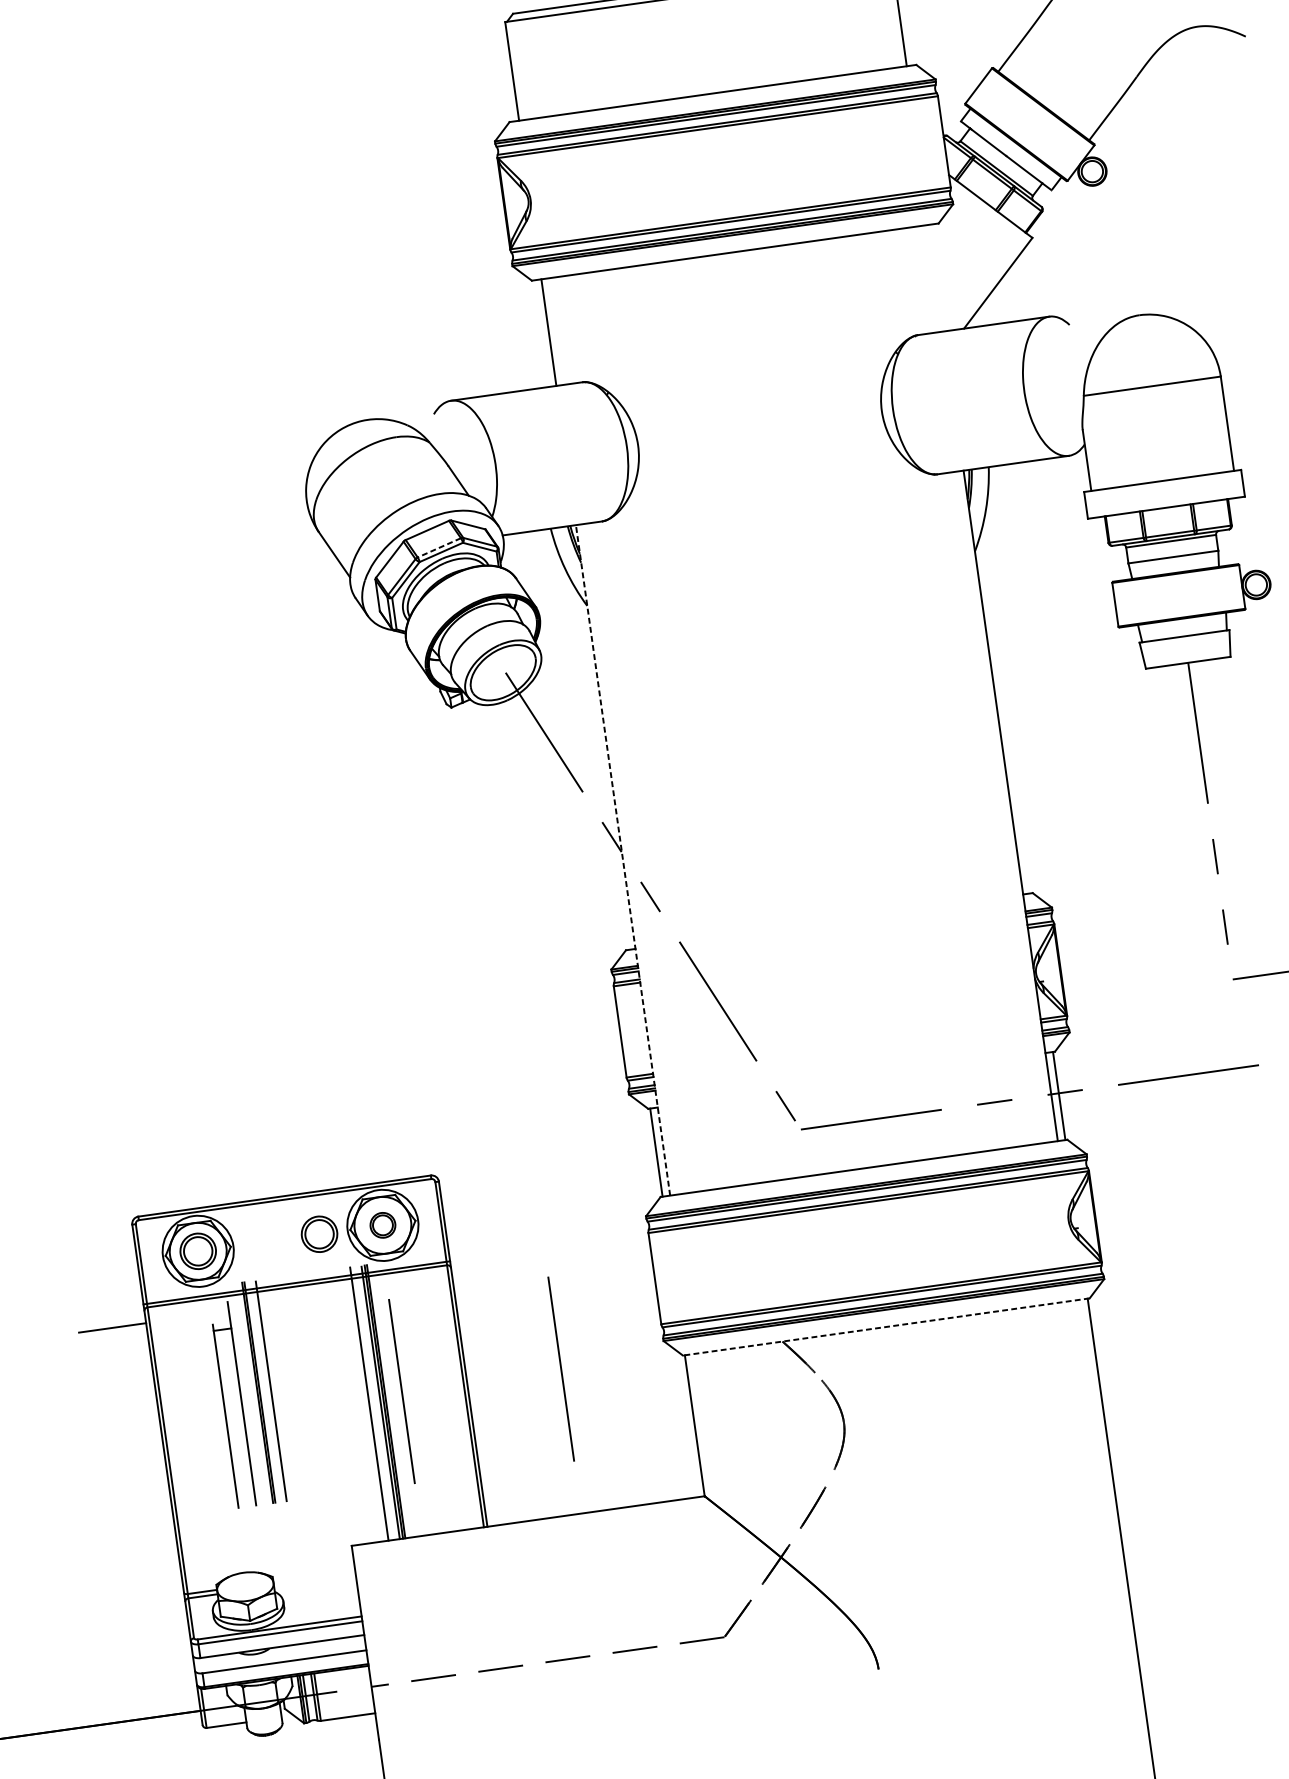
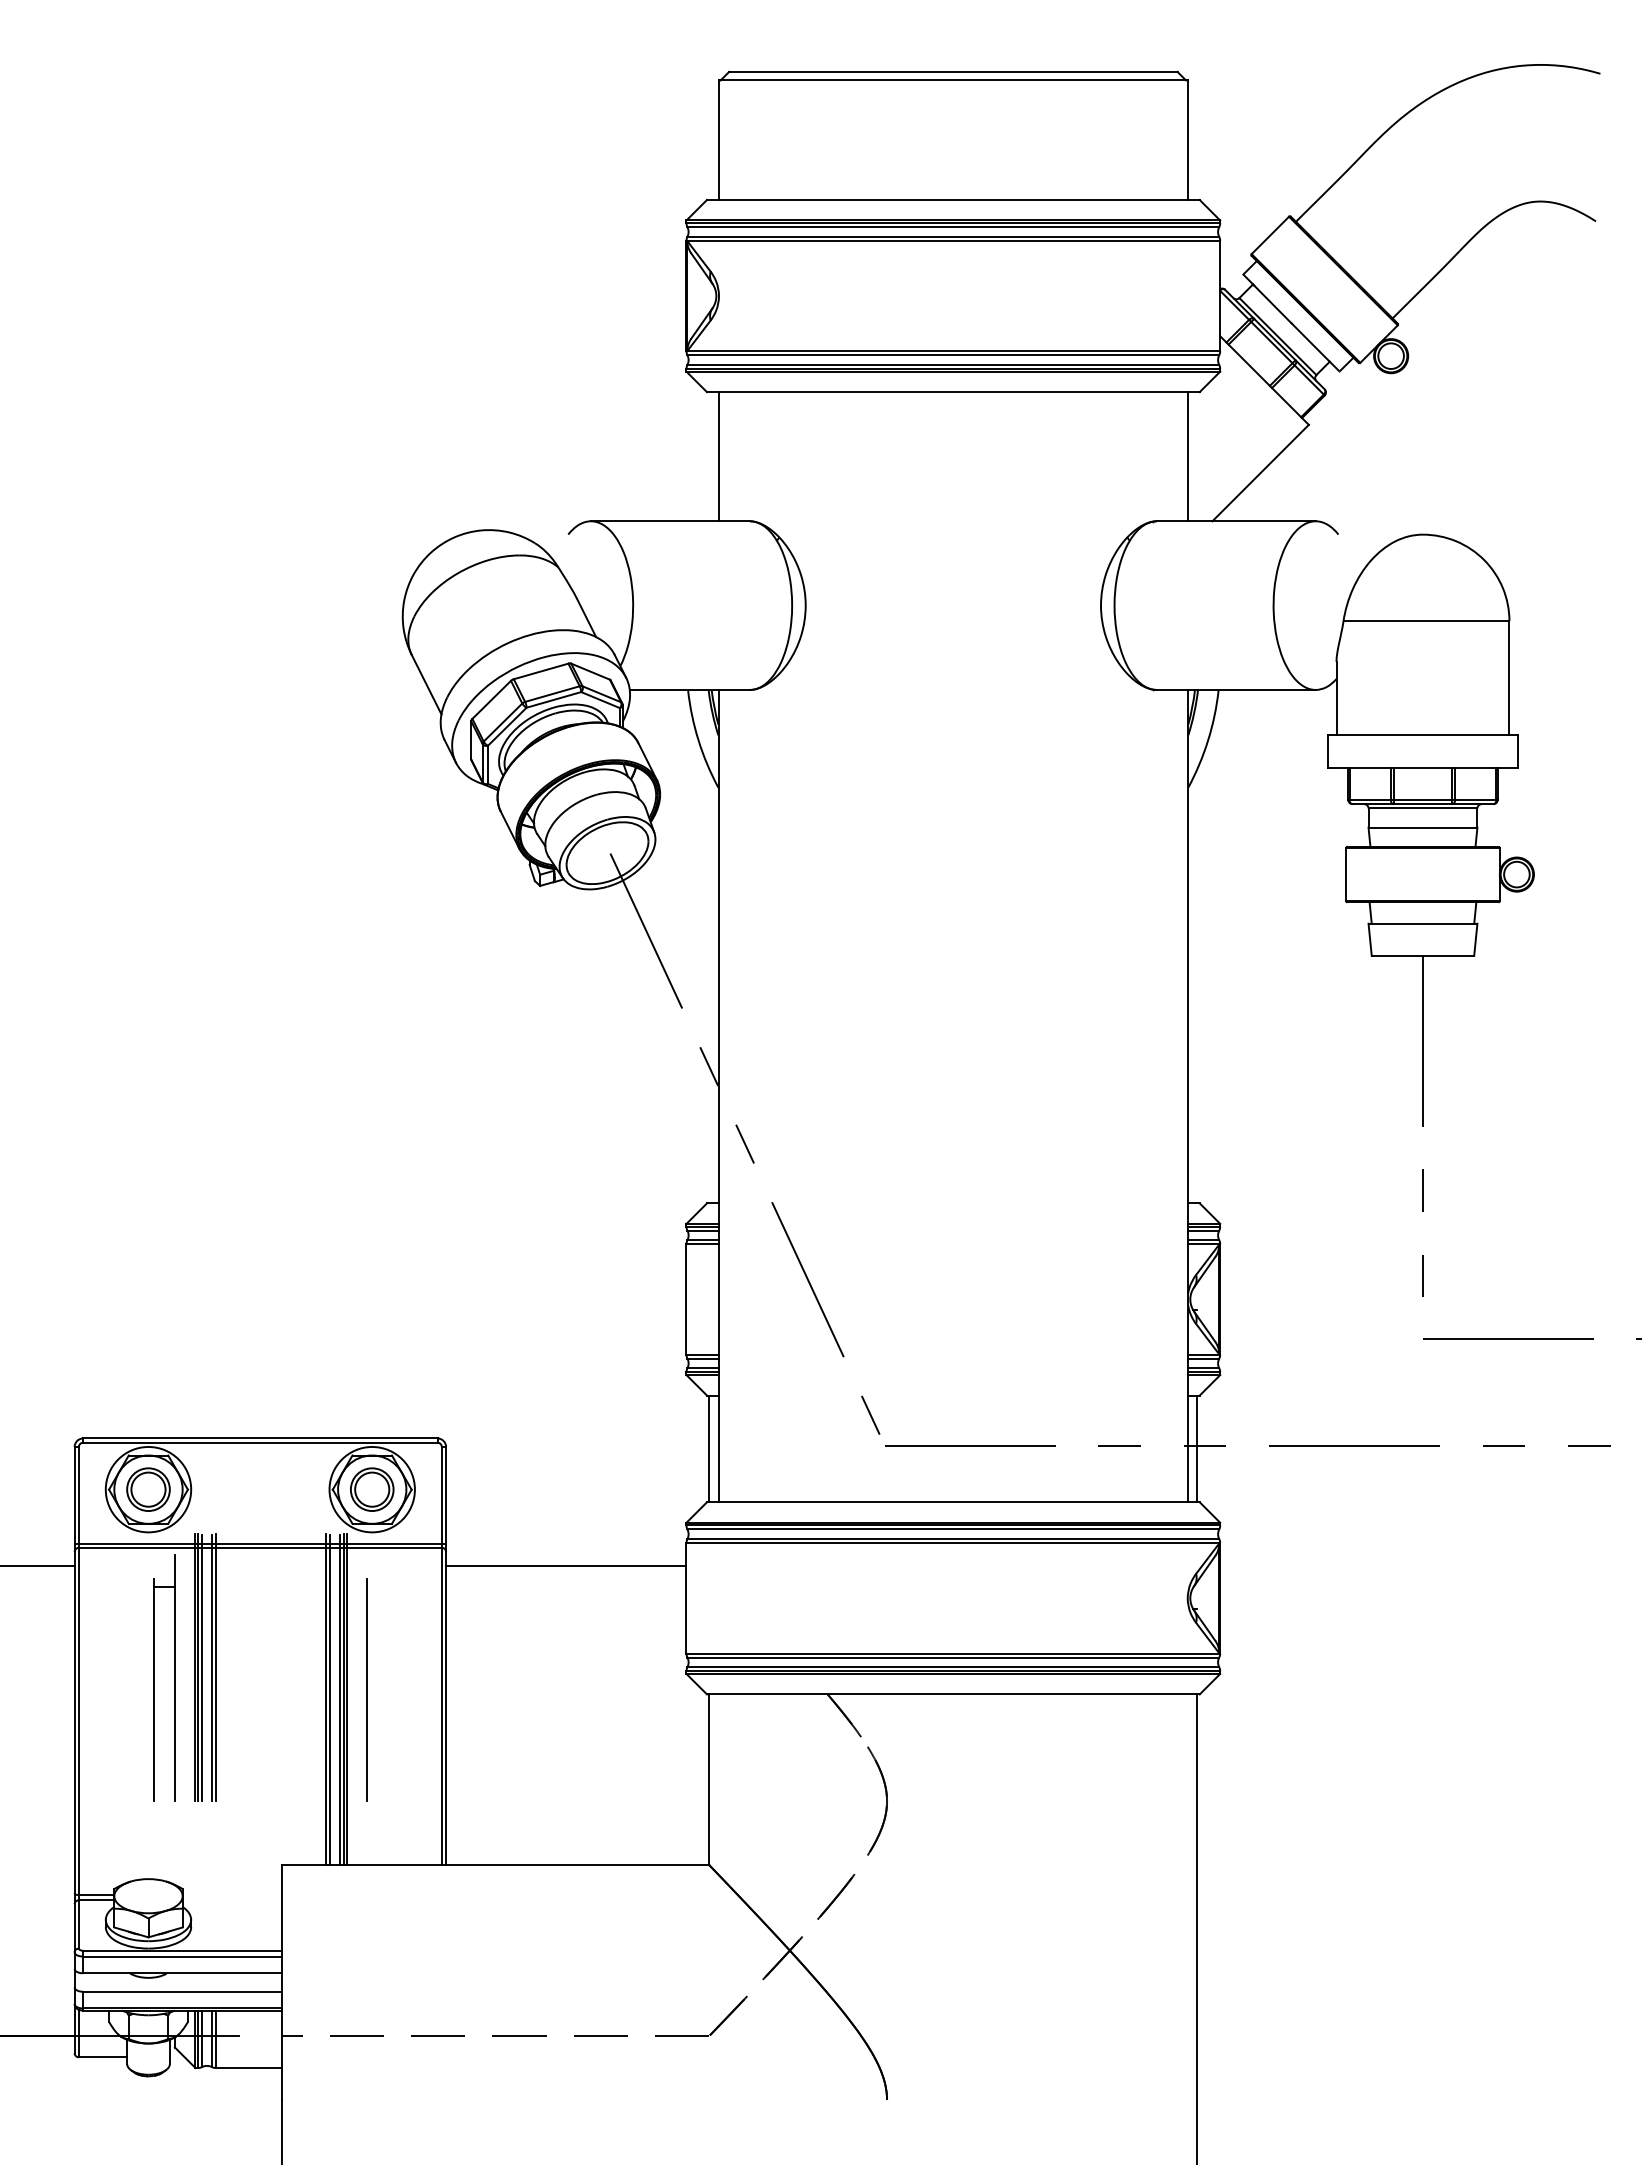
line: (936, 277) -> (1188, 456), added
line: (438, 548) -> (551, 694), dashed -> solid
line: (622, 859) -> (718, 1095), dashed -> solid
part: (383, 1225) -> (372, 1489), size x1.43
part: (319, 1234) -> (295, 1489), removed
line: (552, 1266) -> (566, 1566), added
line: (885, 1327) -> (952, 1694), dashed -> solid
line: (560, 1368) -> (559, 1689), removed
line: (274, 1390) -> (215, 1667), added
line: (263, 1392) -> (202, 1668), added
line: (372, 1404) -> (330, 1700), added

